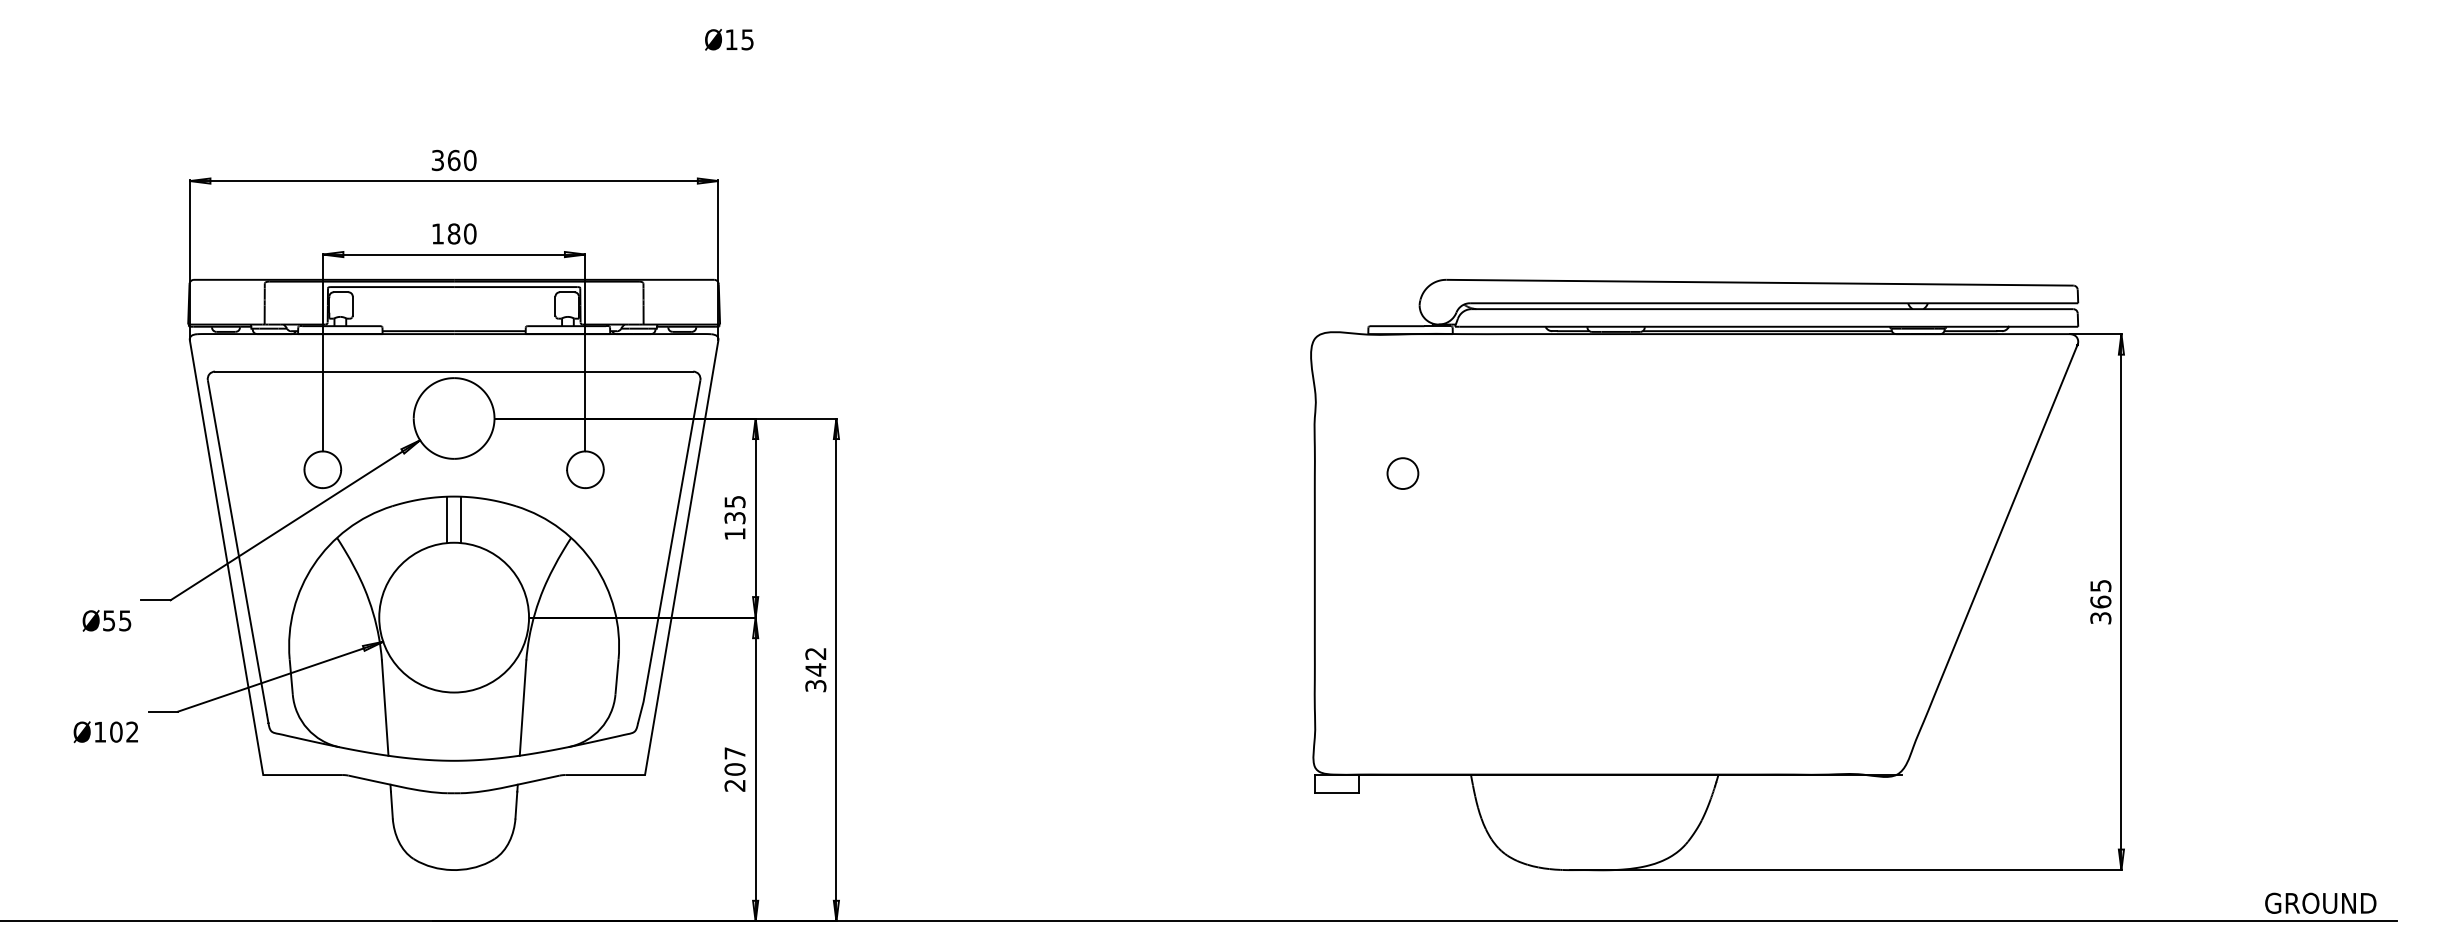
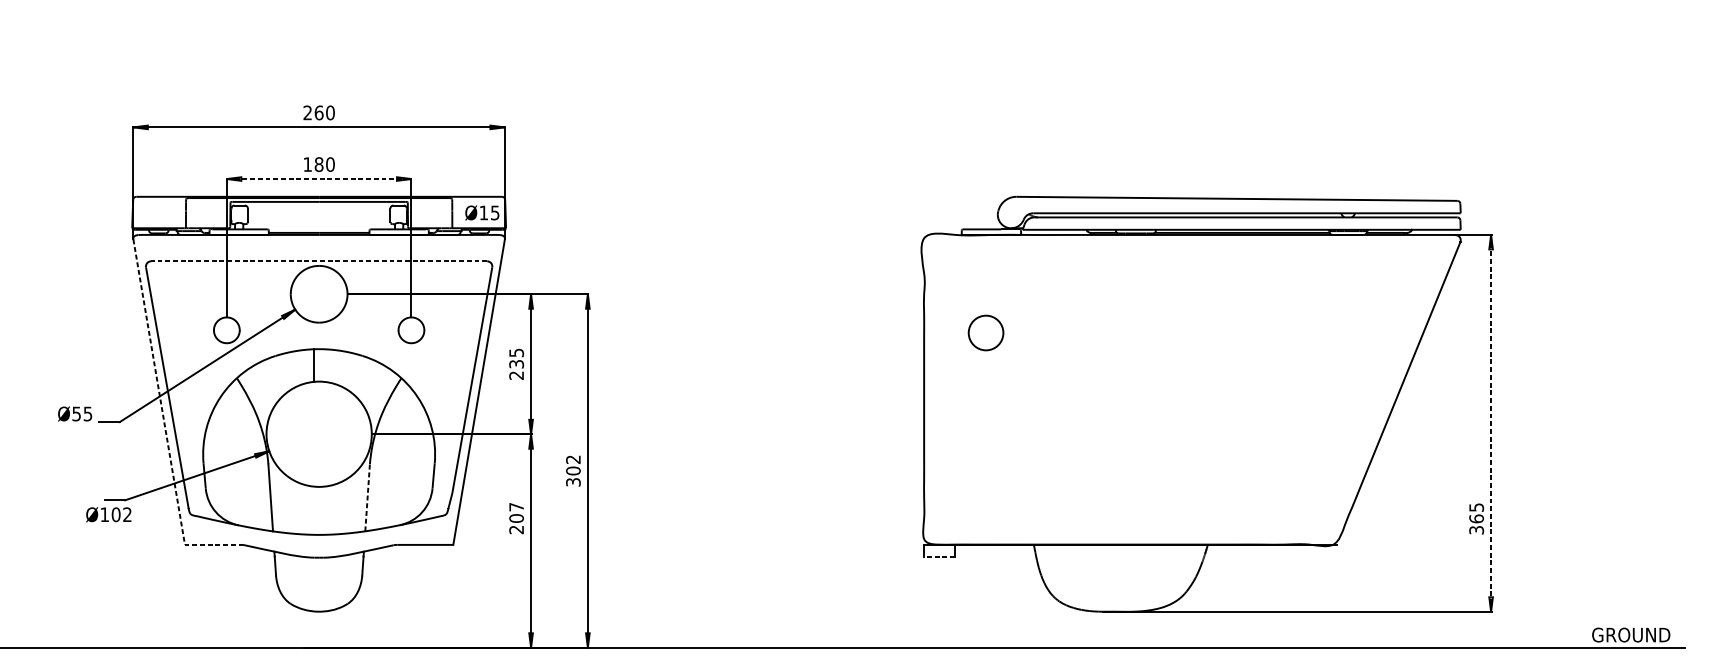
text: (729, 39) -> (482, 212), moved
text: (437, 160) -> (307, 112), 360 -> 260
line: (454, 254) -> (319, 179), solid -> dashed
line: (453, 371) -> (318, 261), solid -> dashed
circle: (1402, 473) -> (985, 332), size x1.6
line: (461, 519) -> (324, 365), removed
text: (734, 534) -> (516, 375), 135 -> 235
line: (233, 597) -> (164, 420), solid -> dashed
line: (2121, 601) -> (1491, 422), solid -> dashed
text: (2100, 602) -> (1476, 519), moved
text: (106, 620) -> (74, 413), moved
text: (815, 669) -> (573, 470), 342 -> 302
line: (523, 708) -> (367, 498), solid -> dashed
text: (105, 732) -> (108, 514), moved
text: (734, 769) -> (516, 518), moved
line: (1336, 792) -> (939, 557), solid -> dashed

